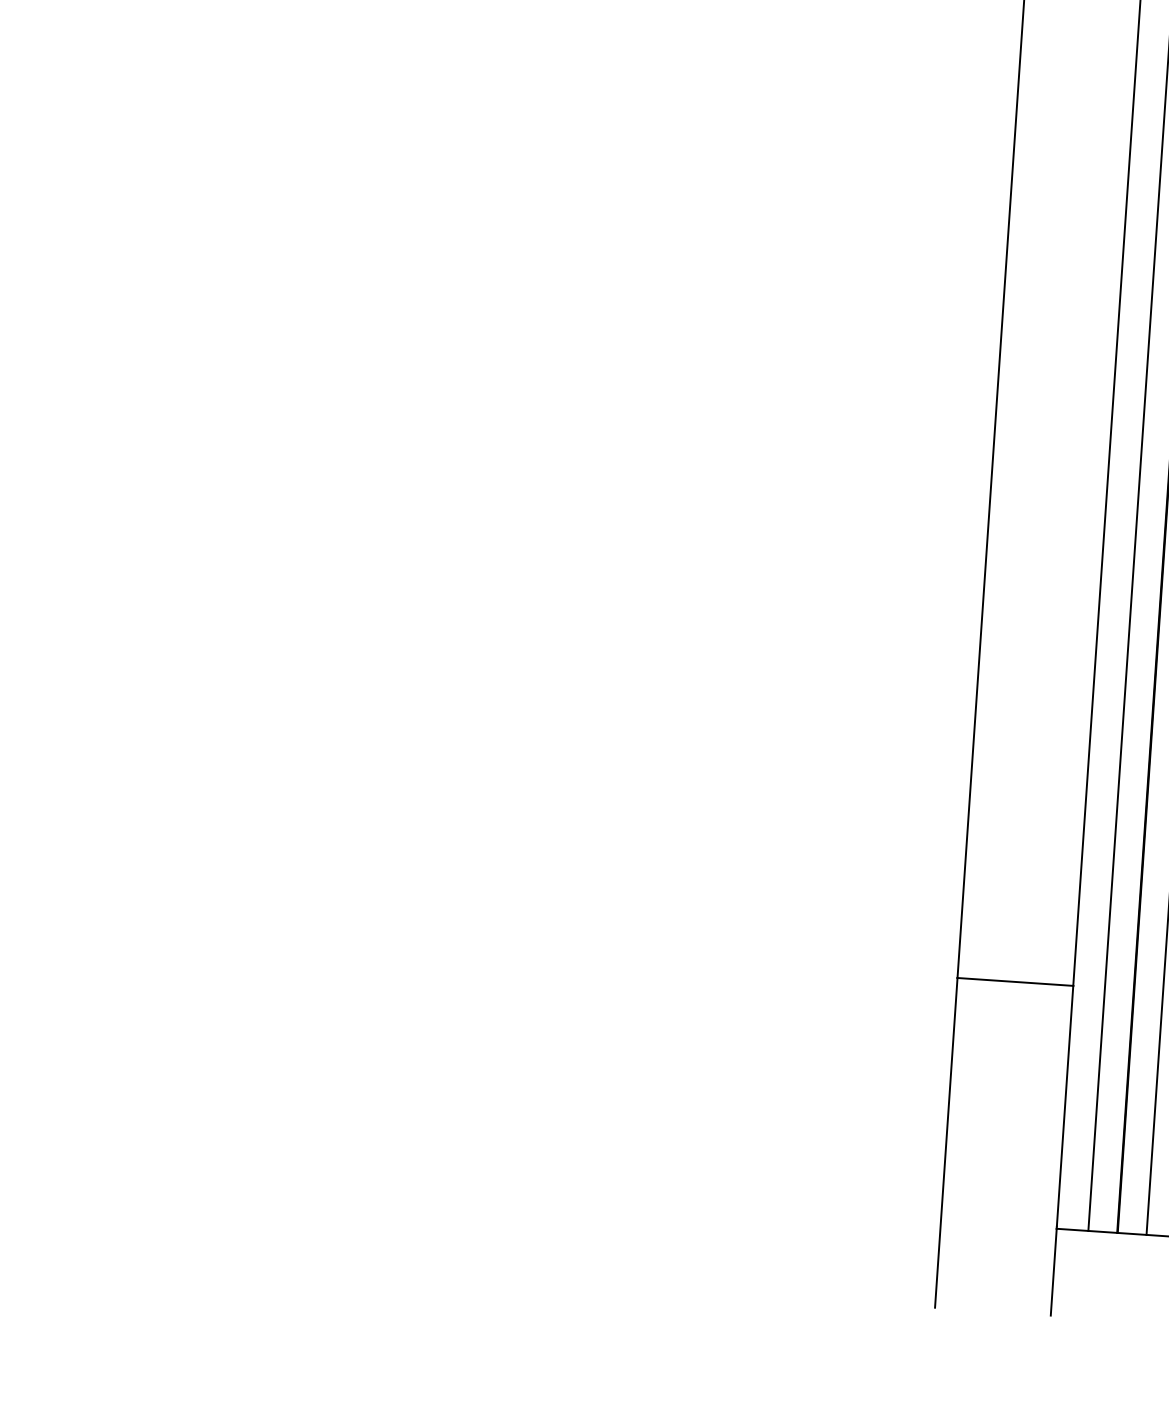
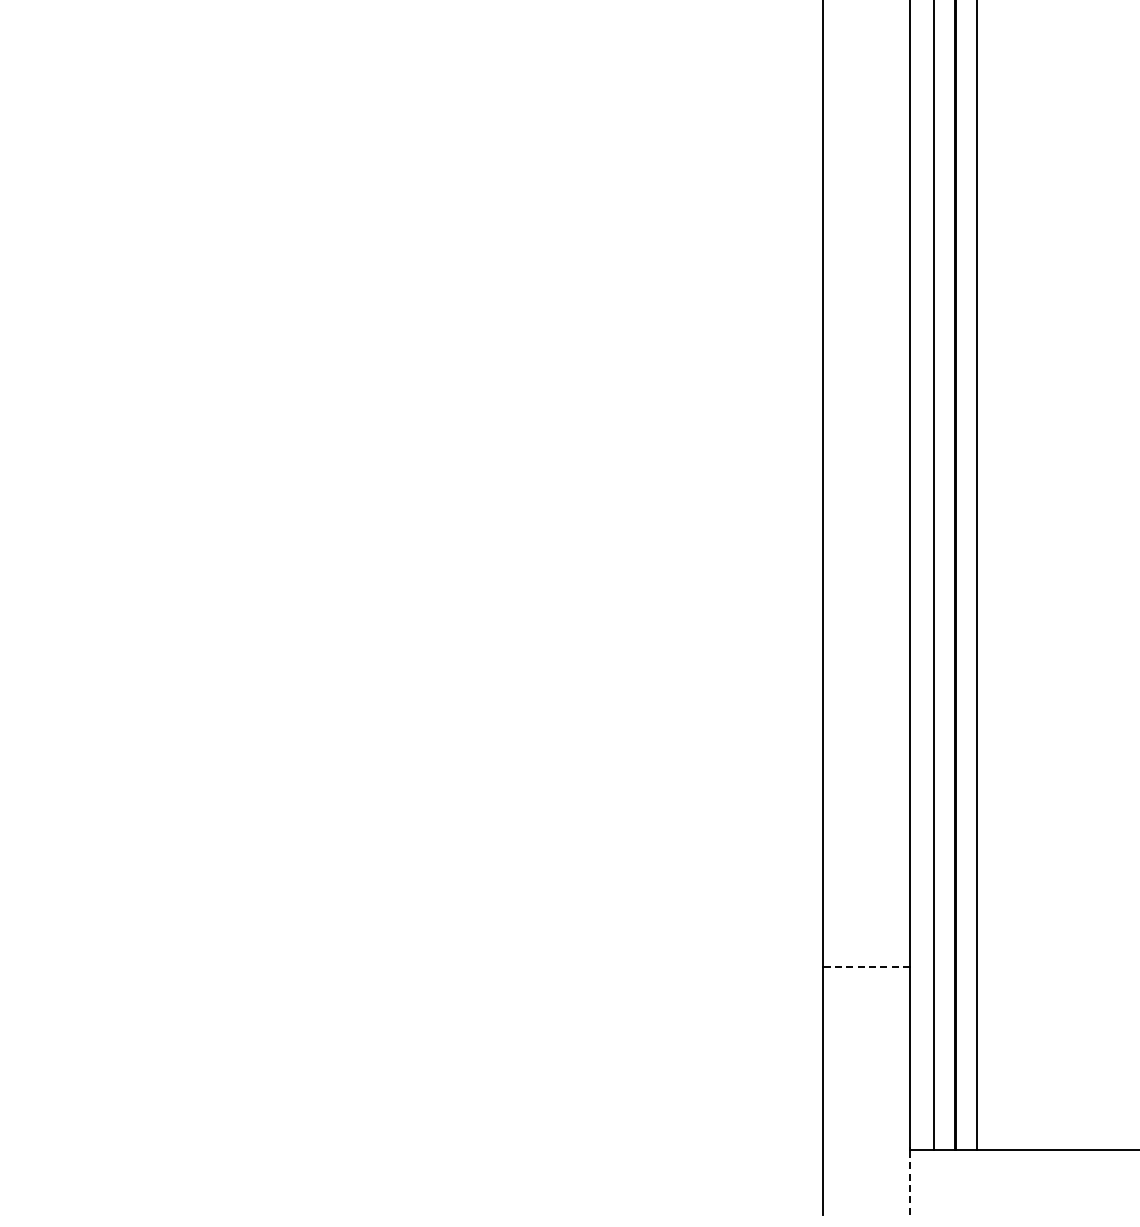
line: (1015, 981) -> (866, 967), solid -> dashed
line: (1053, 1272) -> (909, 1182), solid -> dashed

